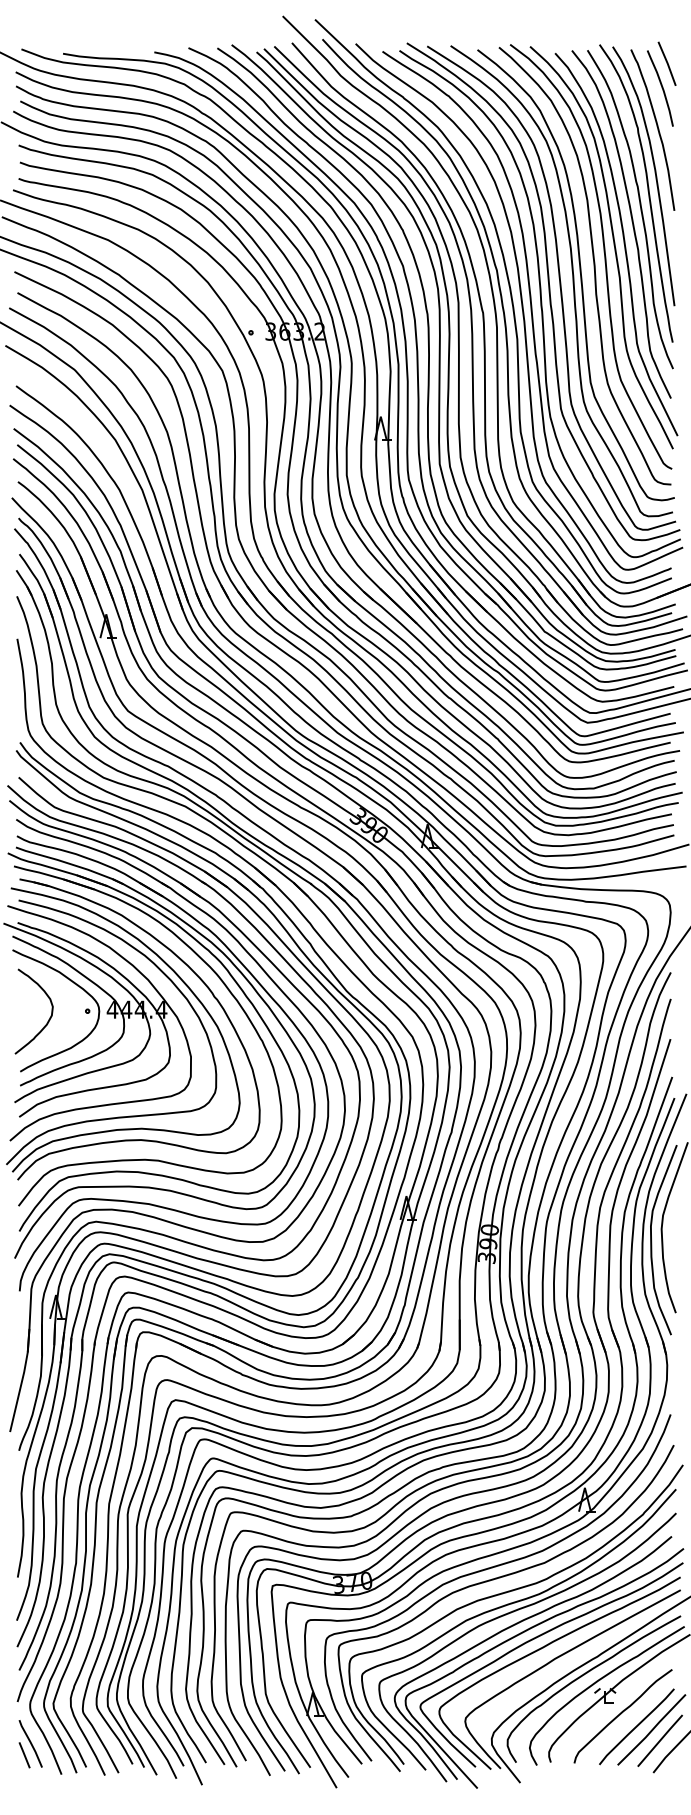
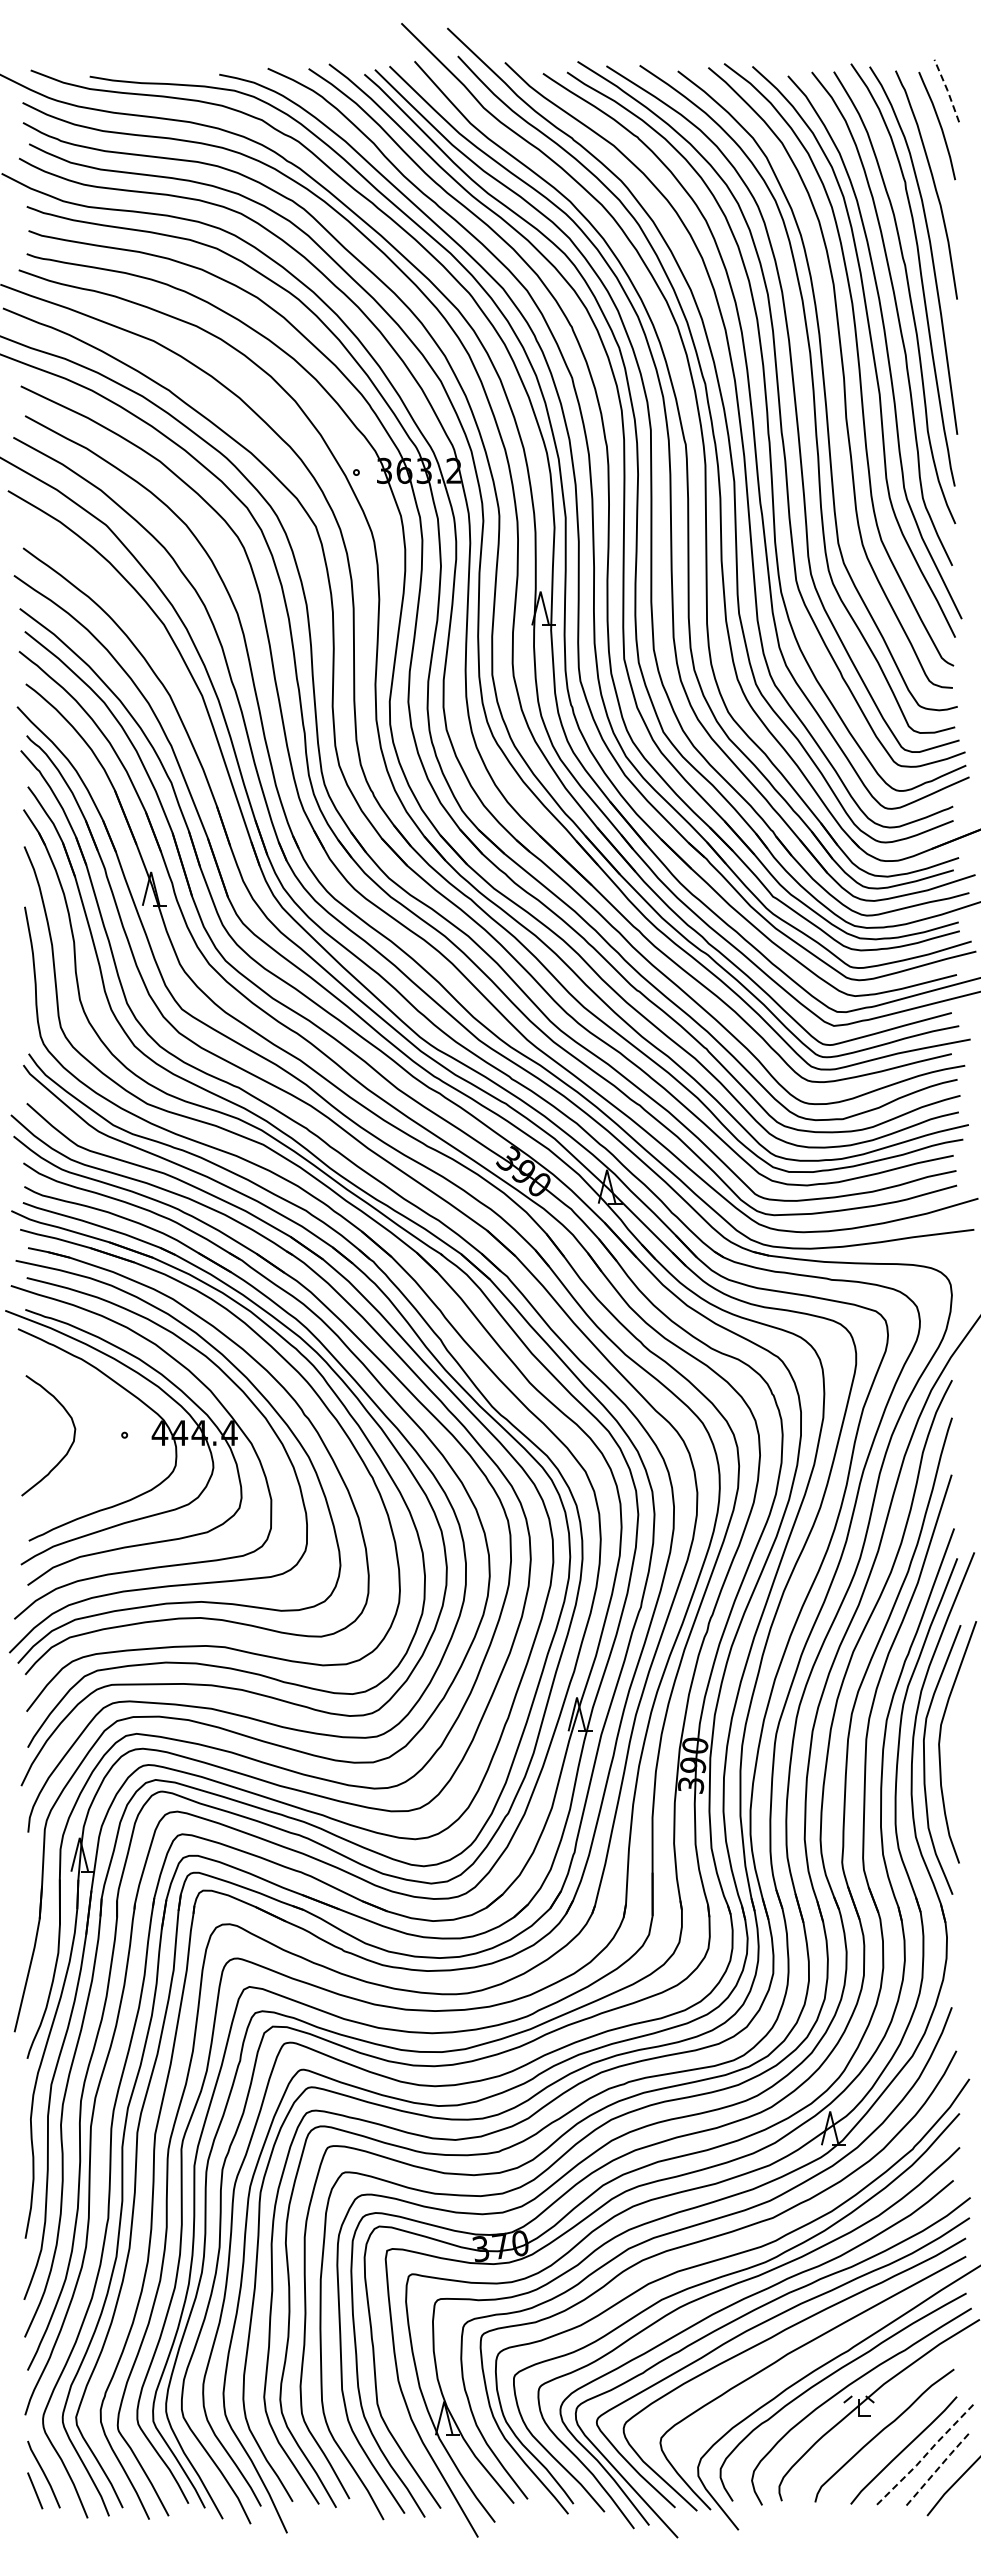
line: (667, 63) -> (947, 90), solid -> dashed
curve: (73, 983) -> (104, 1395), removed
line: (652, 1730) -> (925, 2455), solid -> dashed
line: (659, 1740) -> (936, 2470), solid -> dashed

